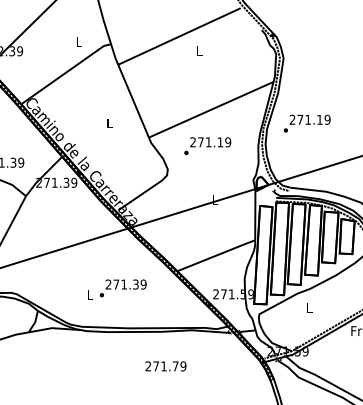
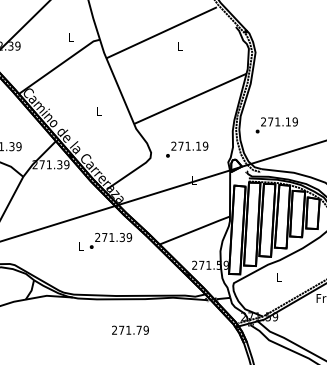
text: (306, 123) -> (276, 125), moved
text: (208, 145) -> (187, 149), moved
text: (117, 288) -> (105, 241), moved
text: (165, 365) -> (130, 329), moved

